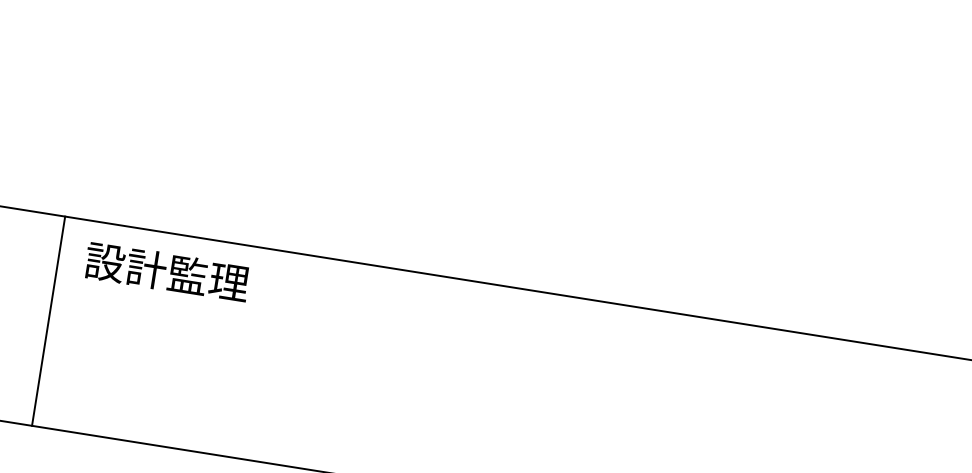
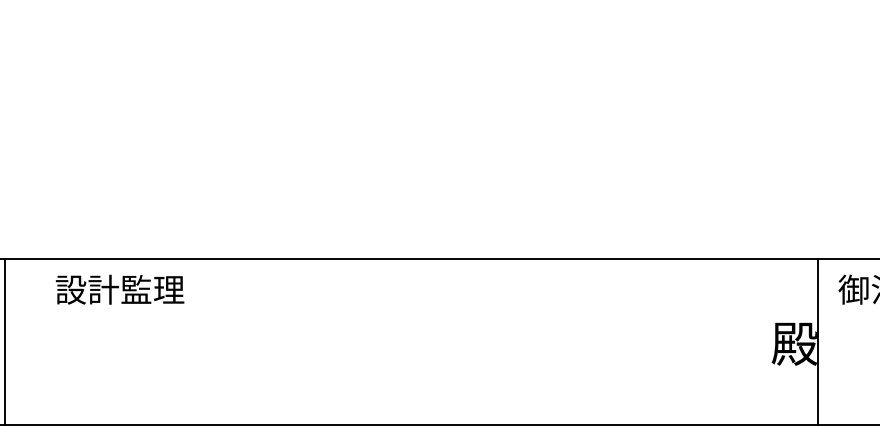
text: (166, 271) -> (119, 289), moved
line: (48, 320) -> (4, 341), moved

